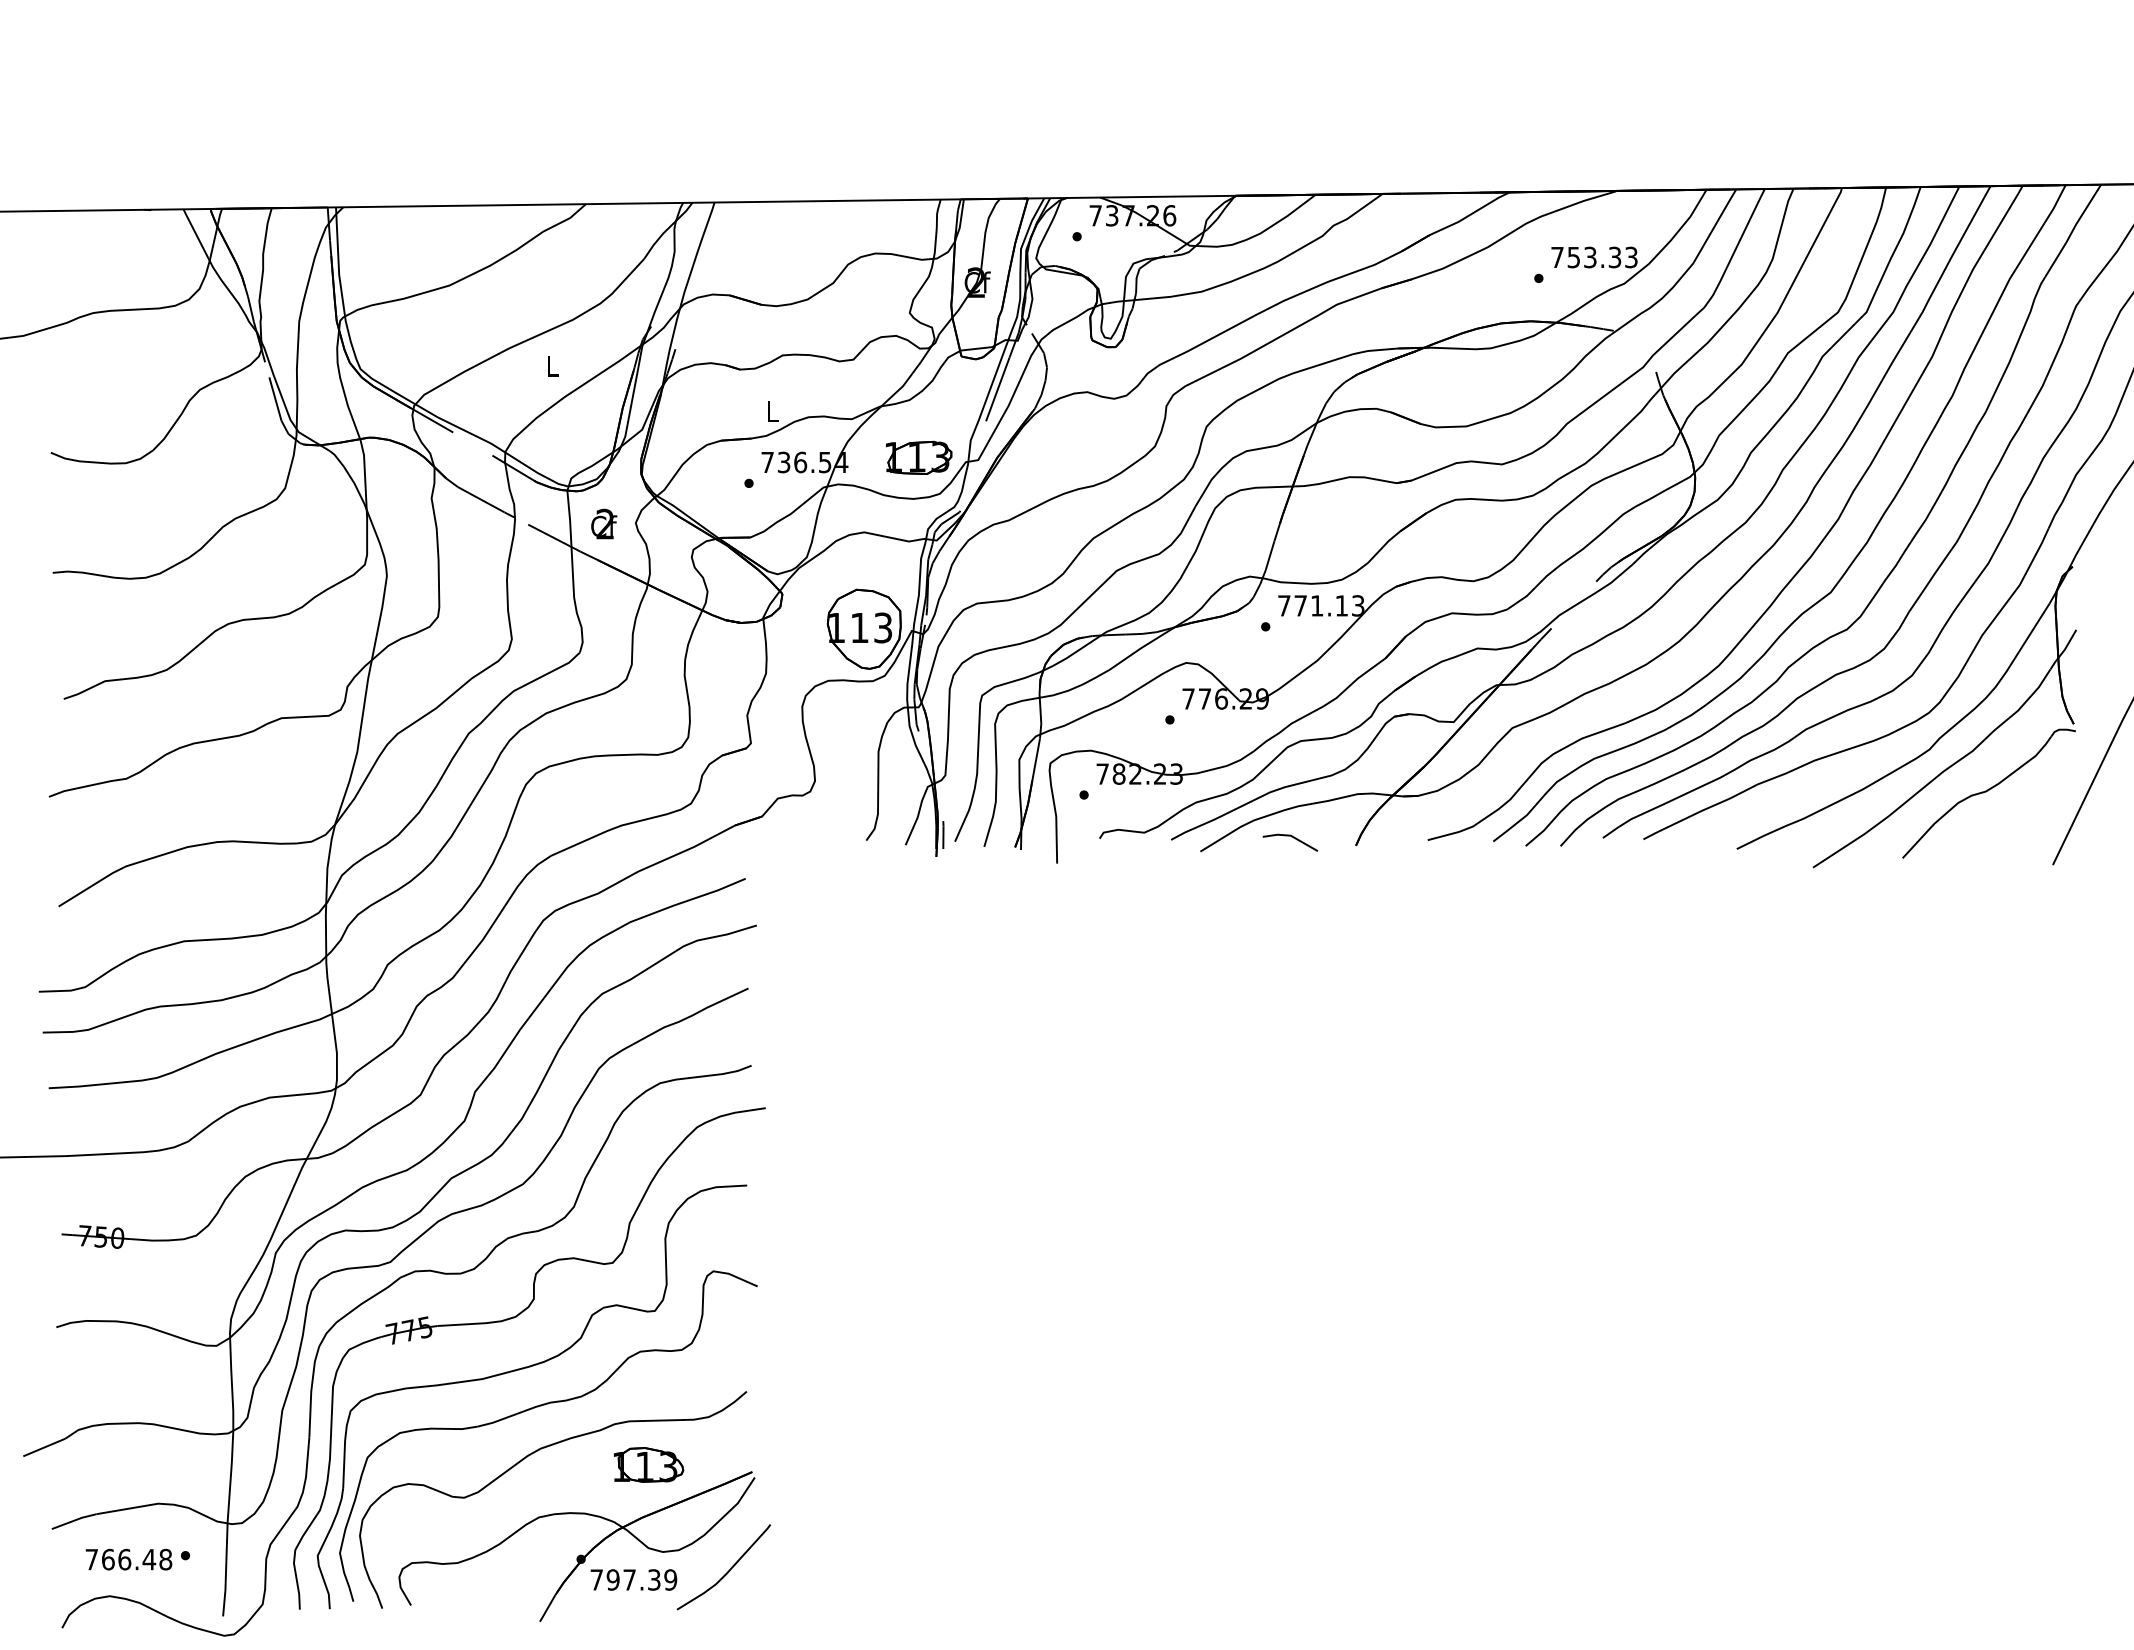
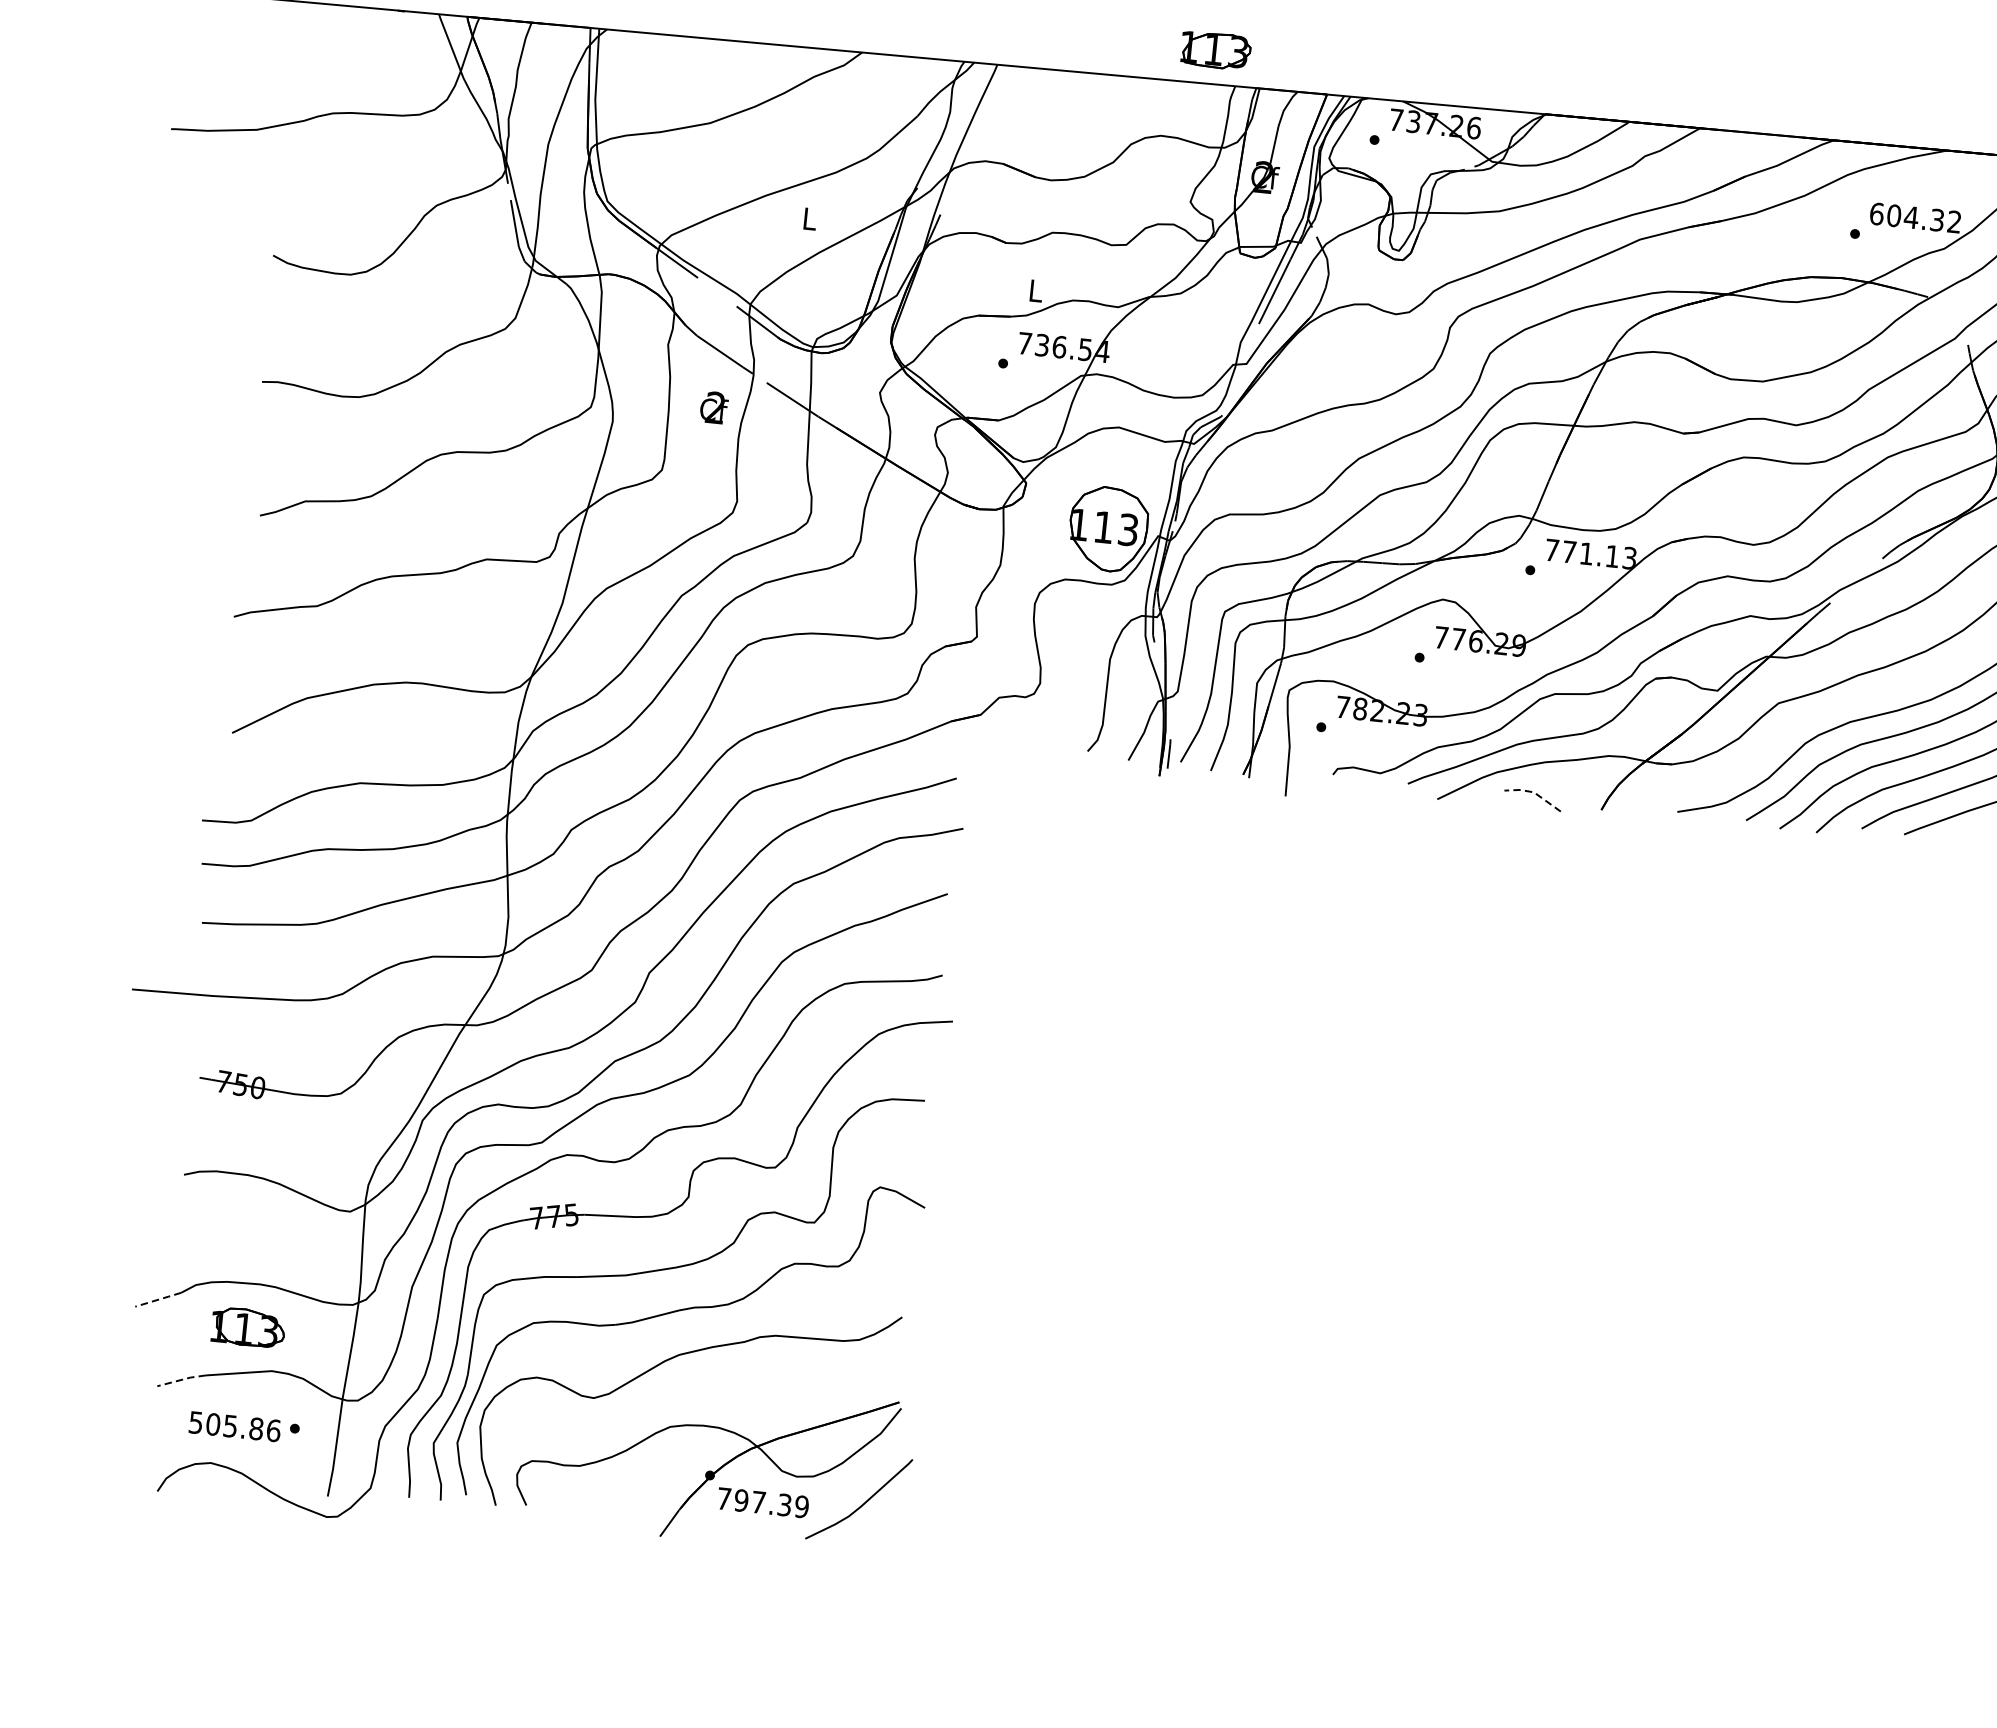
text: (1594, 257) -> (1915, 218), 753.33 -> 604.32
part: (919, 457) -> (1216, 50), moved
text: (604, 523) -> (714, 407), moved
line: (1290, 835) -> (1533, 792), solid -> dashed
line: (44, 1447) -> (158, 1299), solid -> dashed
part: (649, 1464) -> (249, 1327), moved
line: (73, 1520) -> (181, 1379), solid -> dashed
text: (128, 1559) -> (234, 1426), 766.48 -> 505.86

